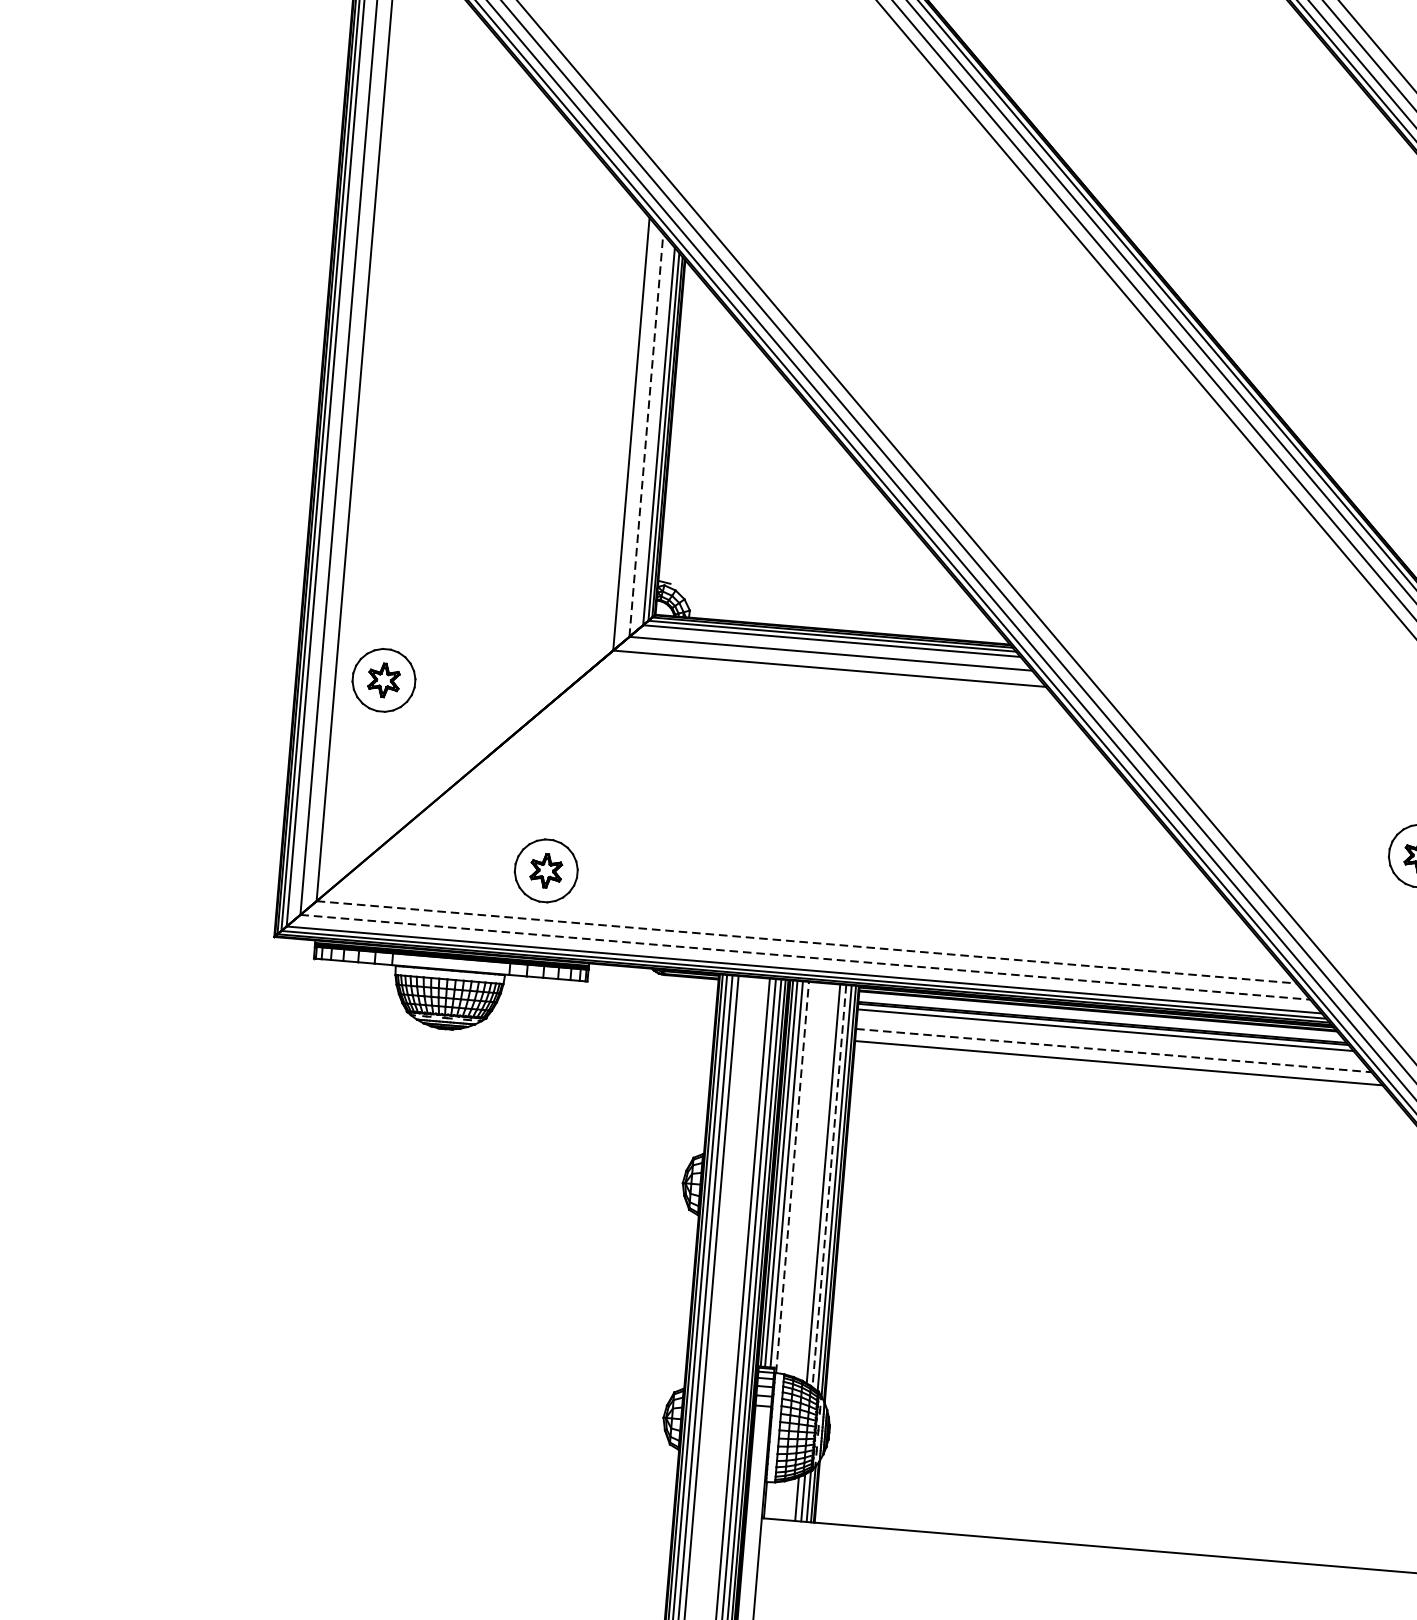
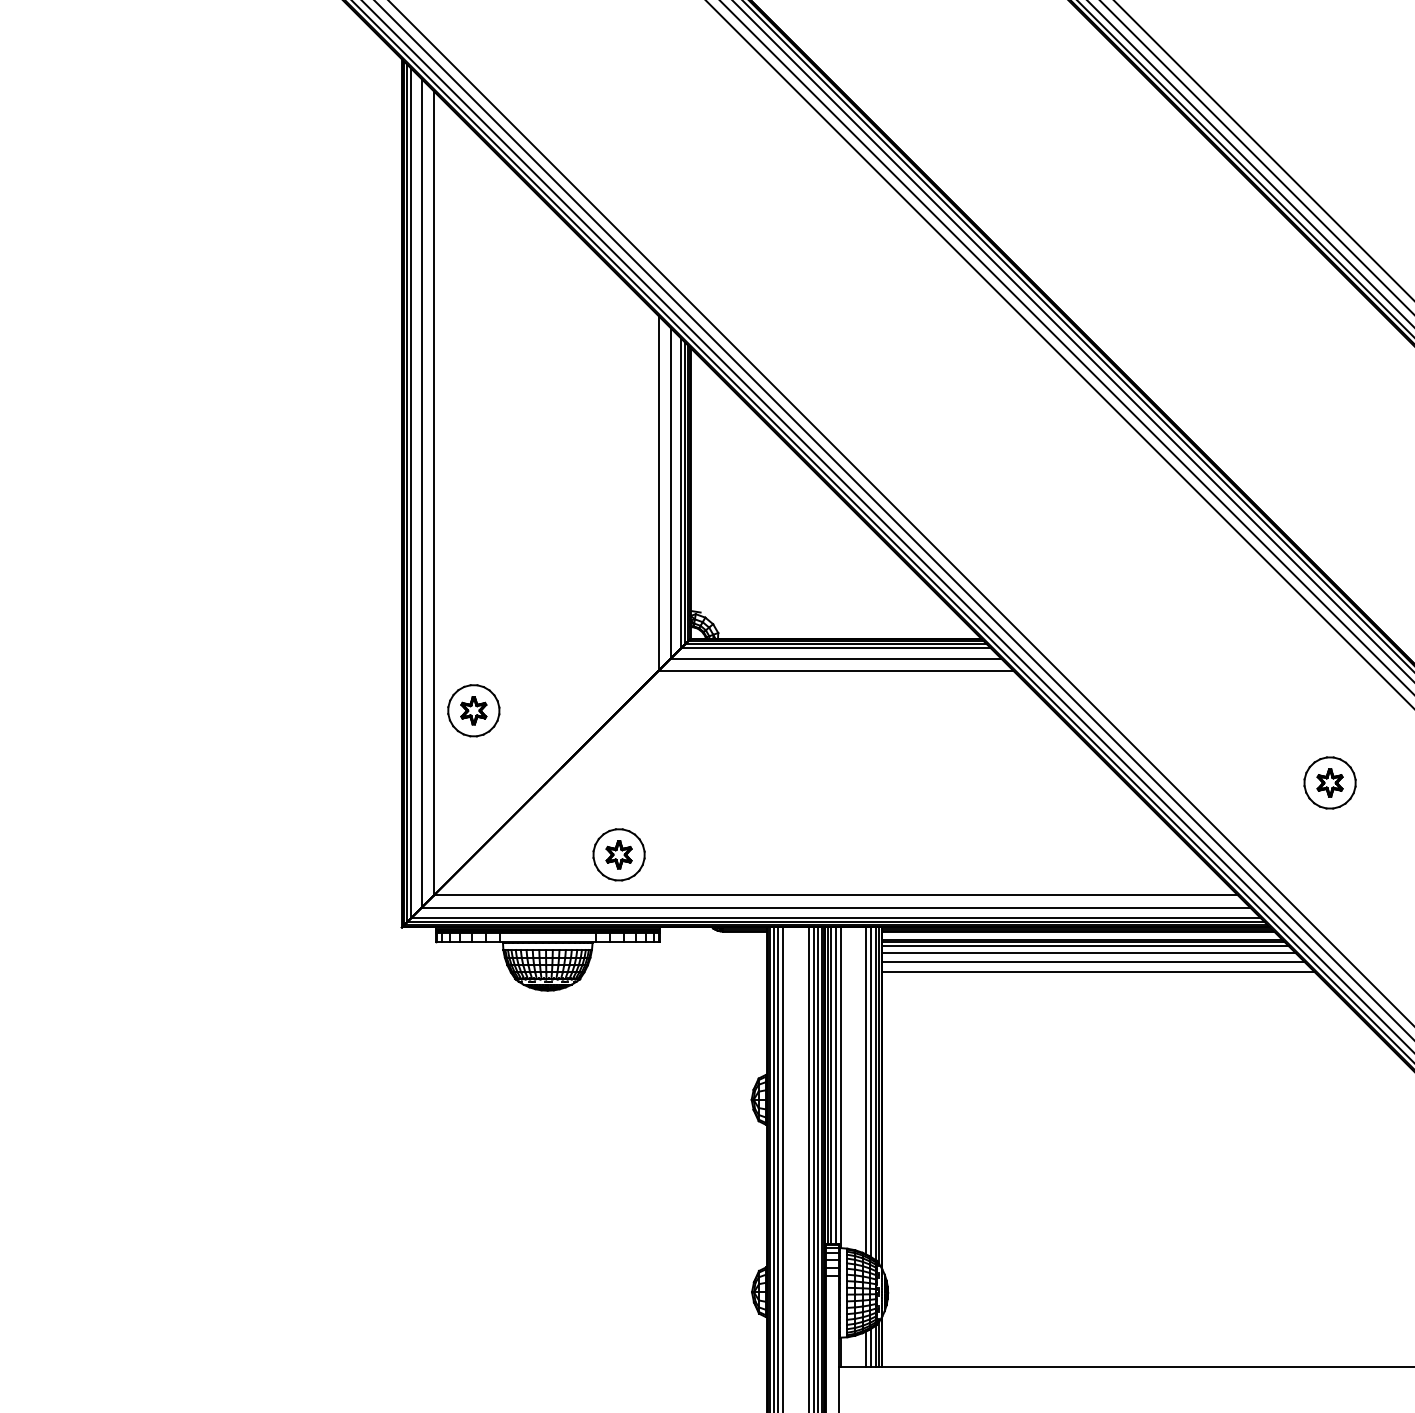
line: (646, 434) -> (670, 492), dashed -> solid
line: (805, 942) -> (835, 895), dashed -> solid
line: (805, 957) -> (836, 907), dashed -> solid
line: (1109, 1039) -> (1089, 953), added
line: (1114, 1050) -> (1094, 962), dashed -> solid
line: (792, 1177) -> (840, 1087), dashed -> solid
line: (829, 1186) -> (871, 1092), dashed -> solid

